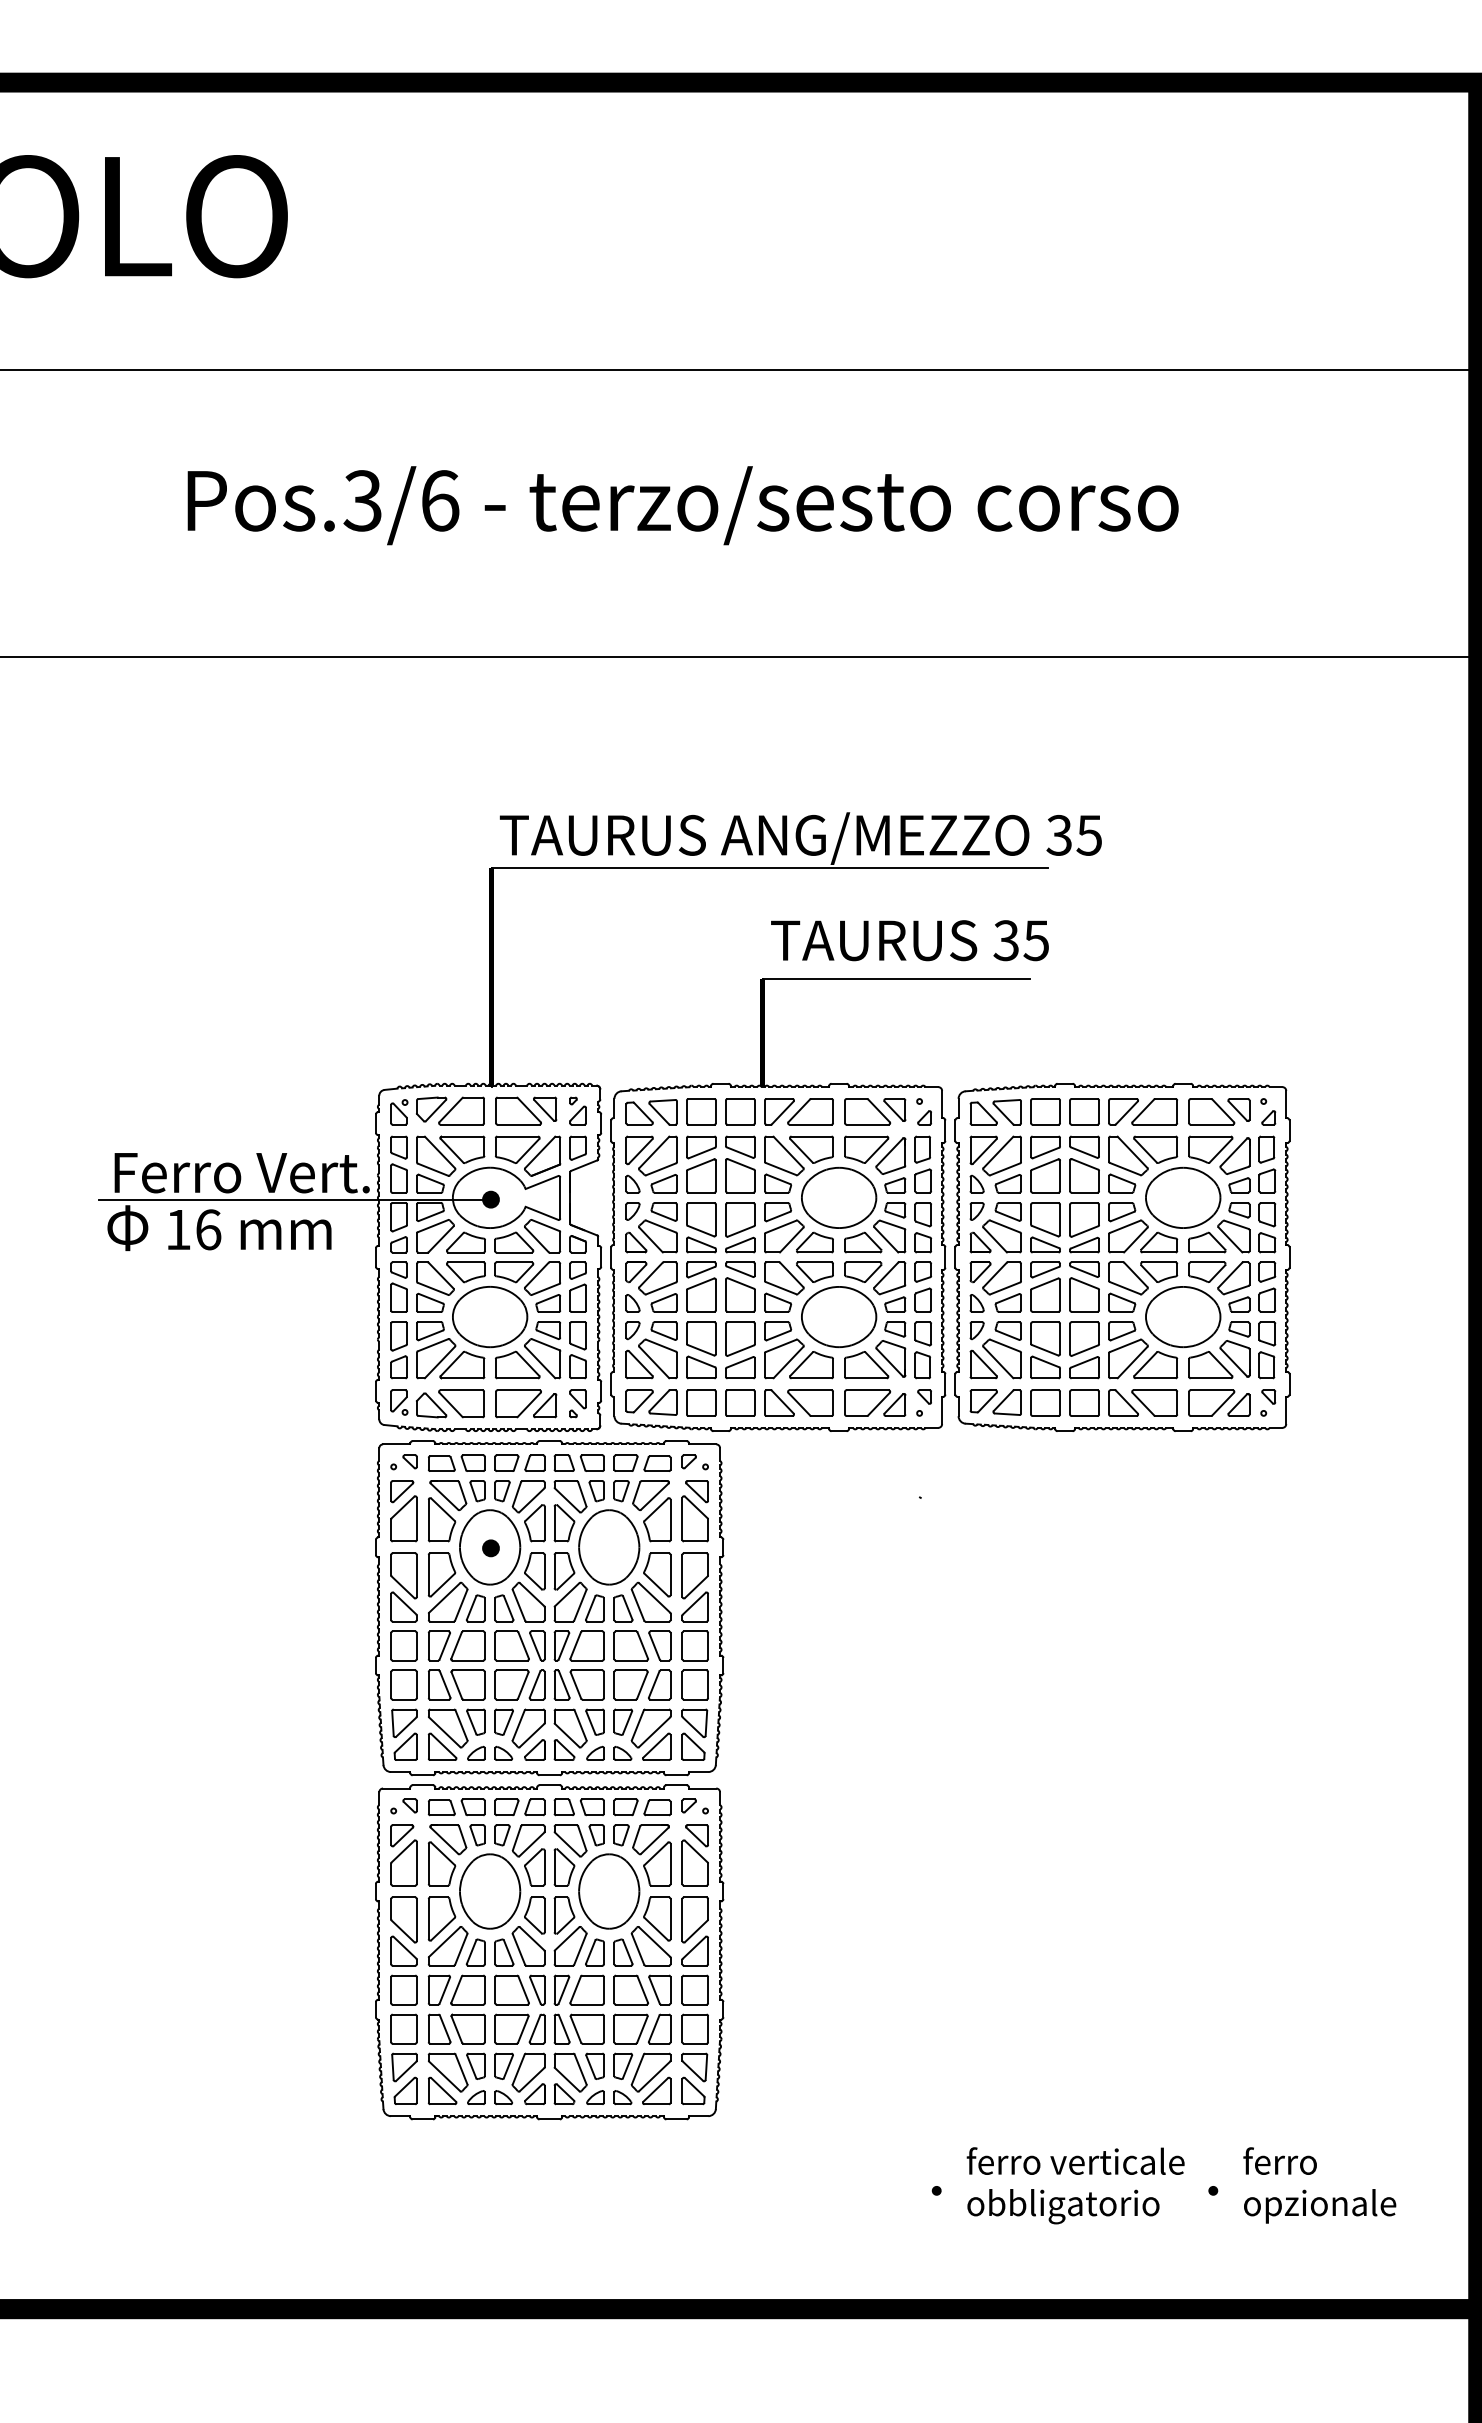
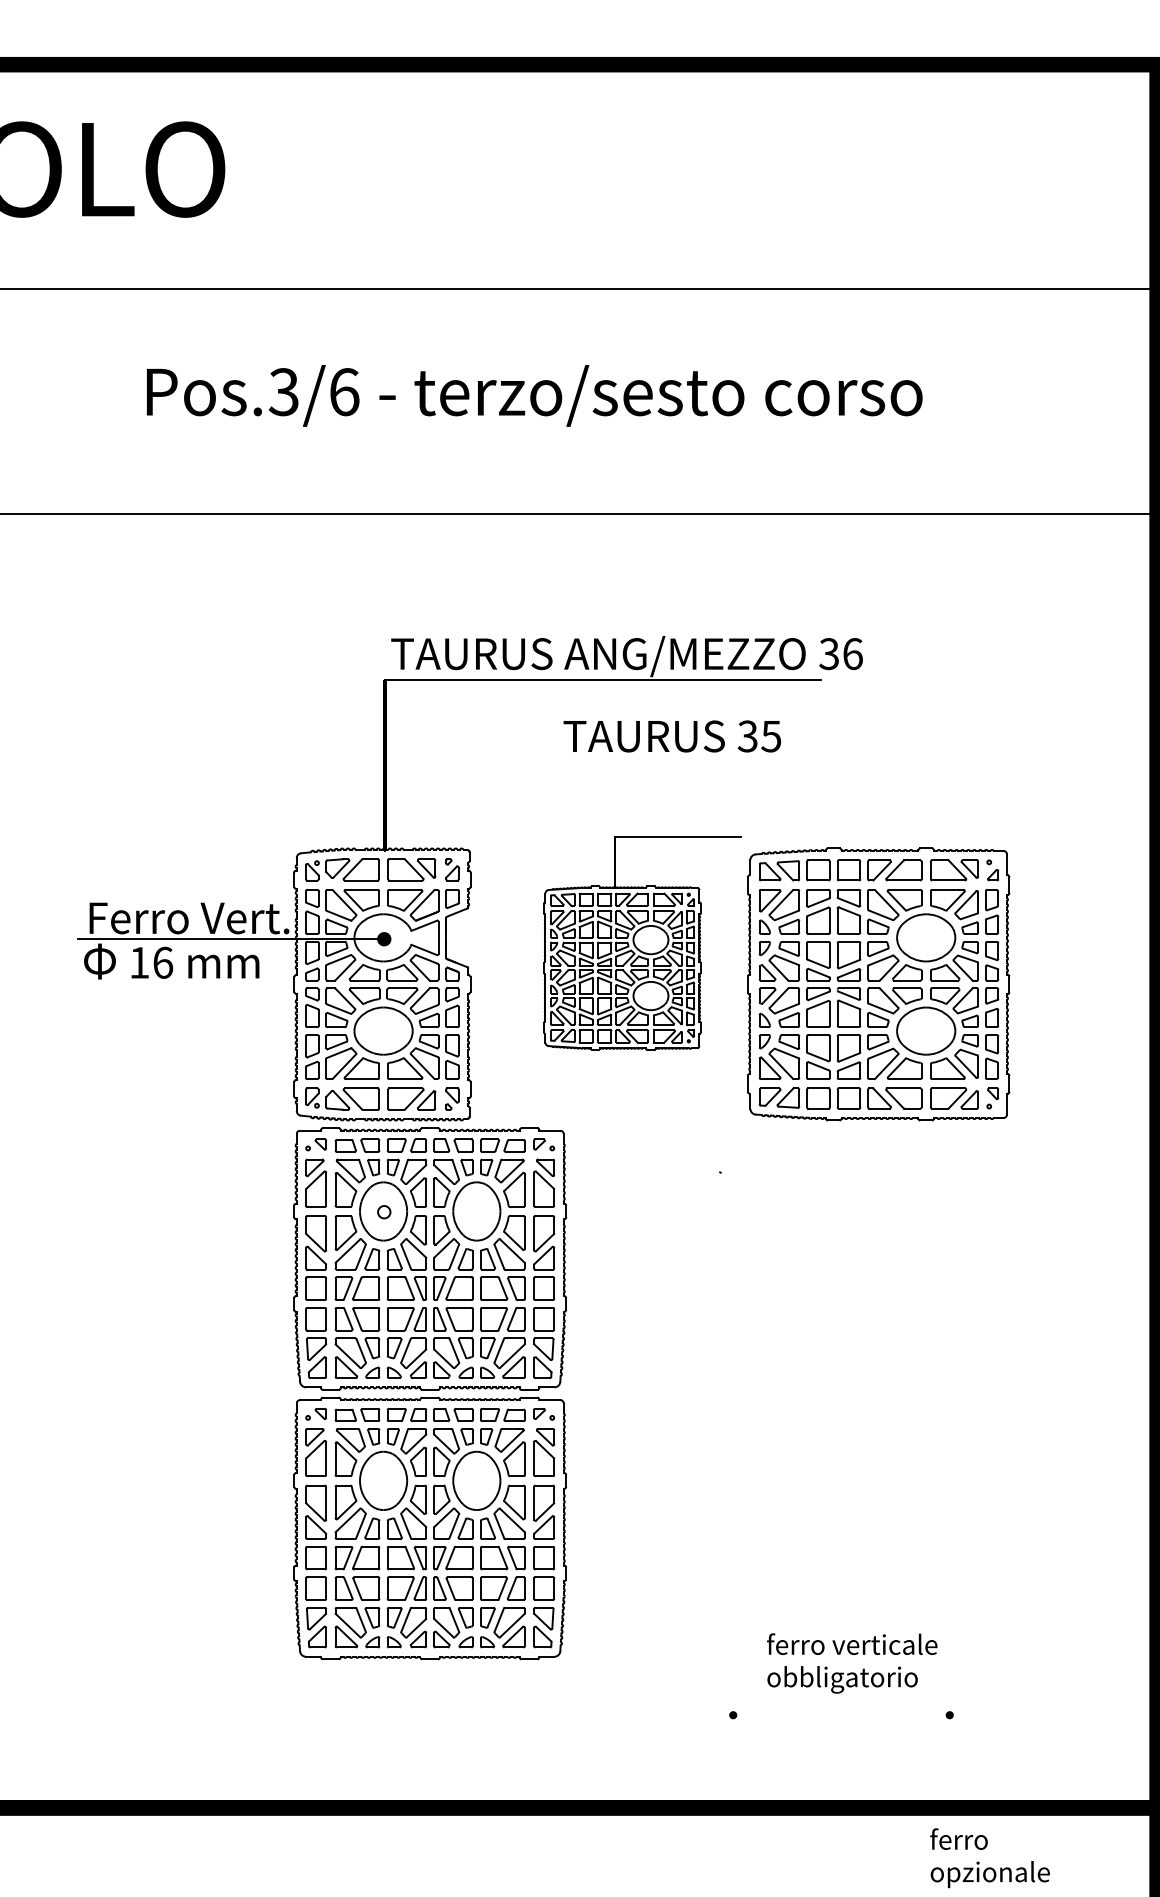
text: (1089, 834) -> (852, 653), 35 -> 36
text: (909, 940) -> (671, 736), moved
part: (820, 1204) -> (642, 943), size x0.6
fill: (490, 1548) -> (383, 1212), removed
text: (1075, 2185) -> (852, 1663), moved
text: (1319, 2185) -> (989, 1858), moved

